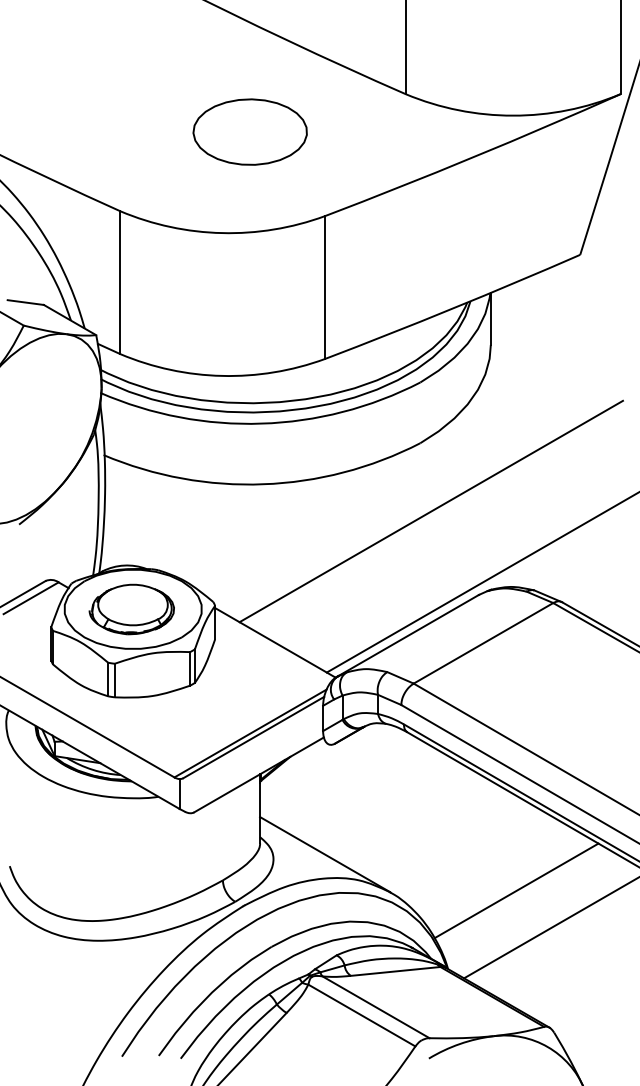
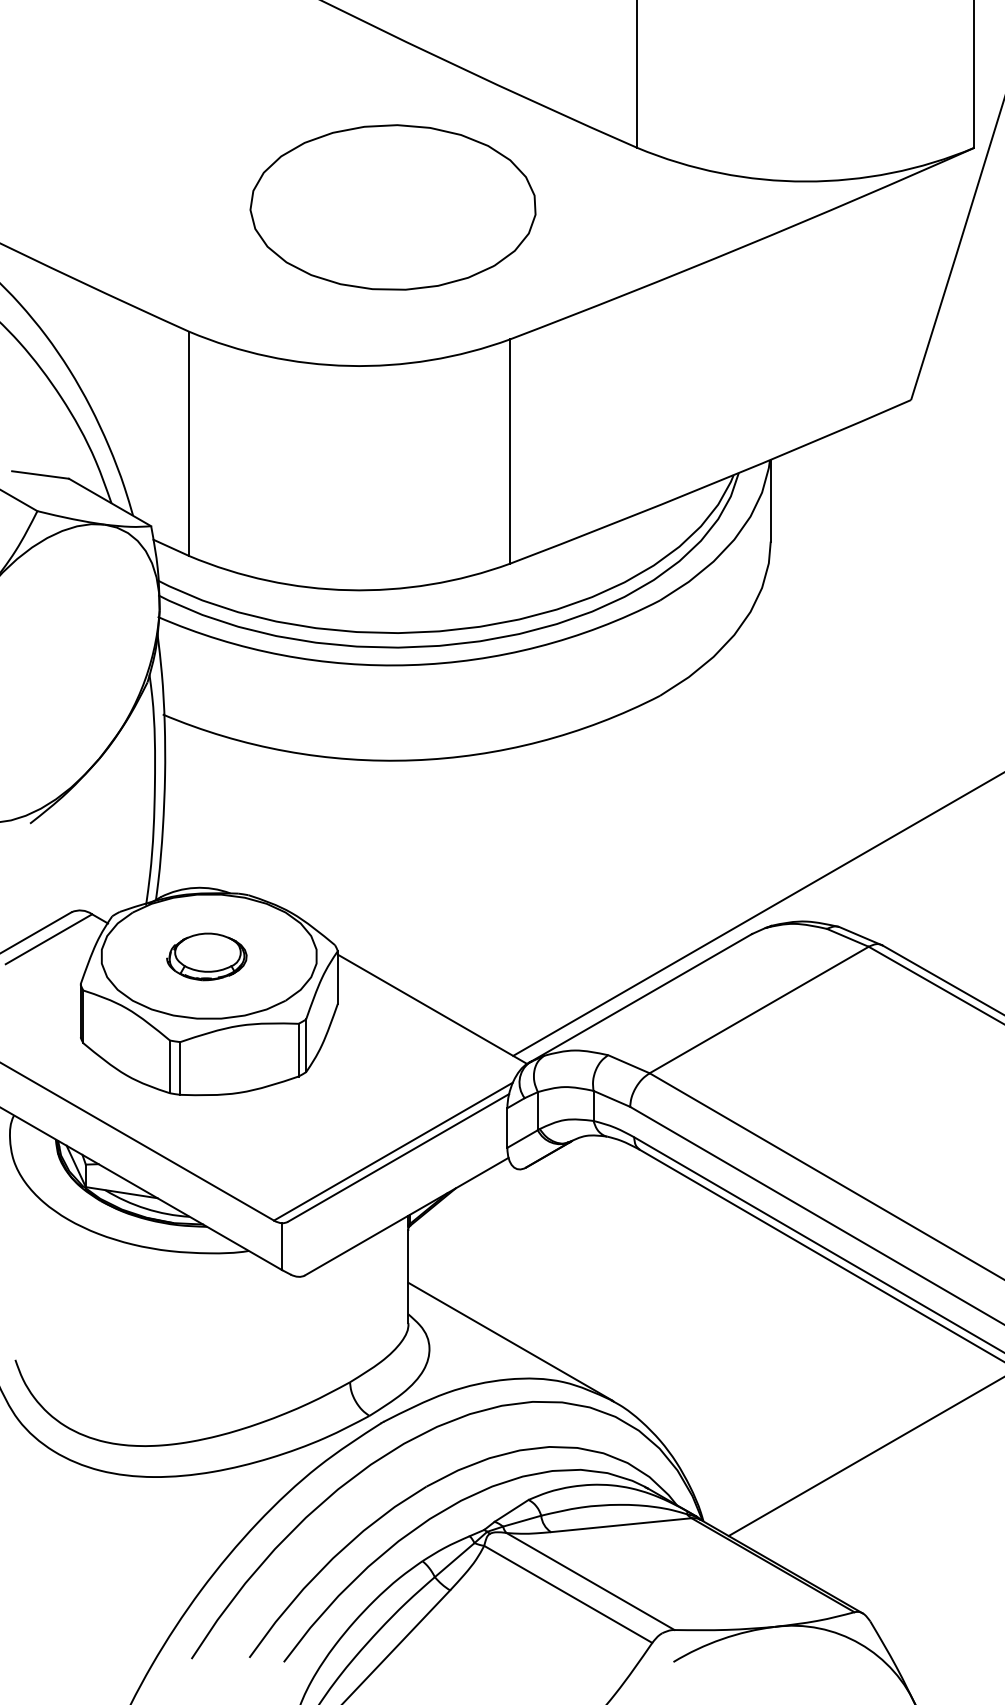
part: (249, 131) -> (391, 206), size x1.6
line: (431, 511) -> (677, 803), removed
part: (131, 609) -> (206, 956), size x0.6
line: (516, 890) -> (811, 1398), removed

